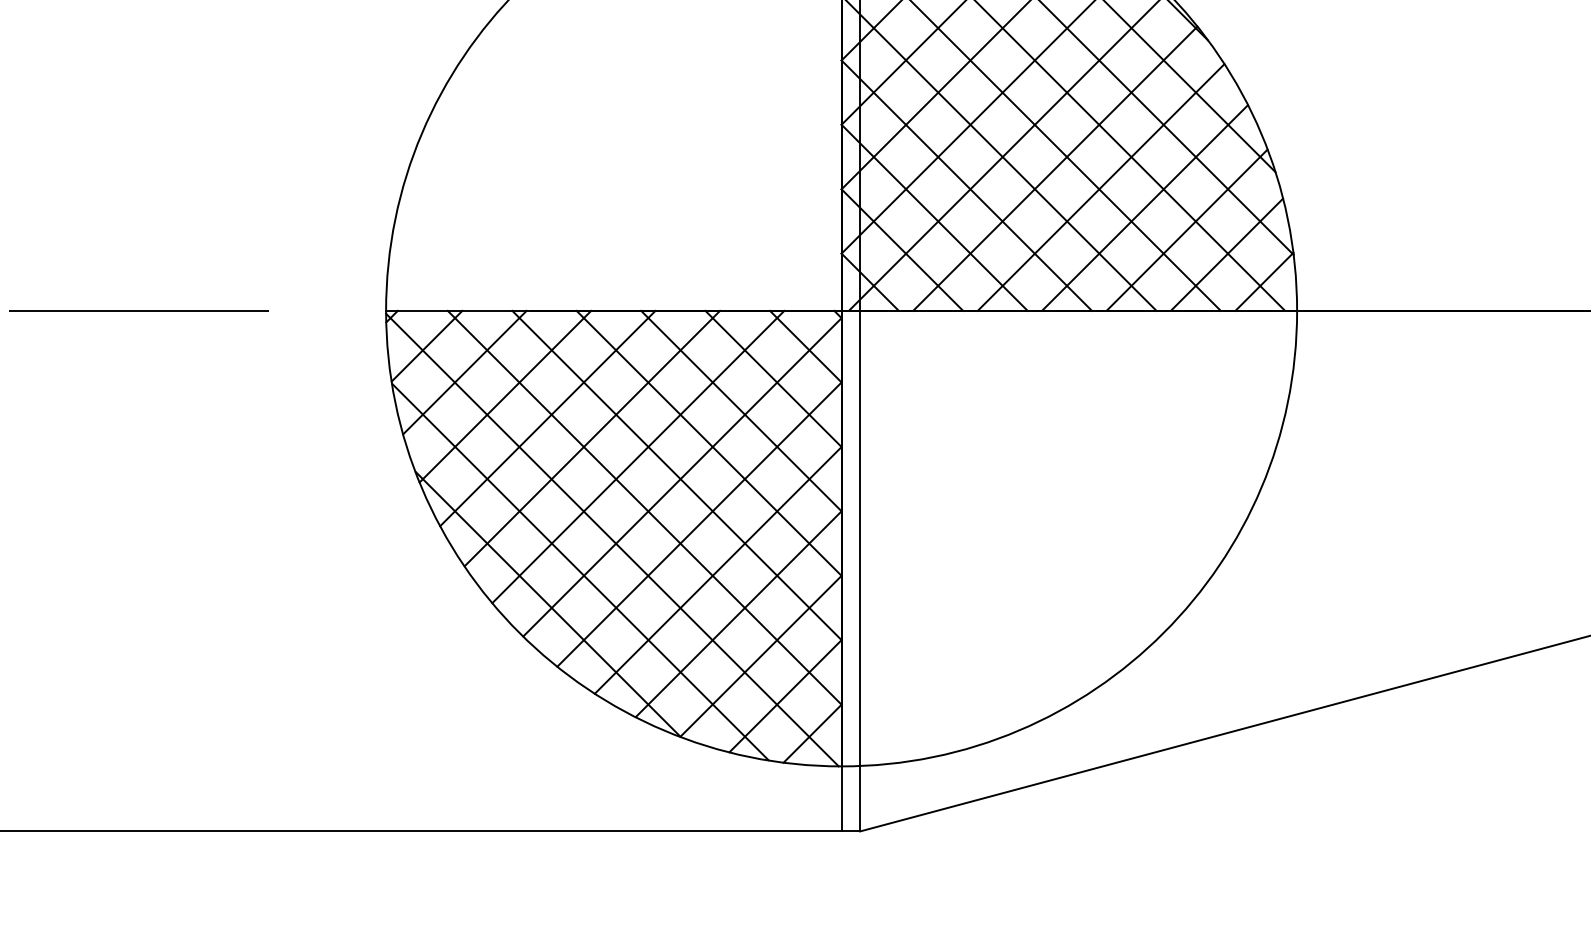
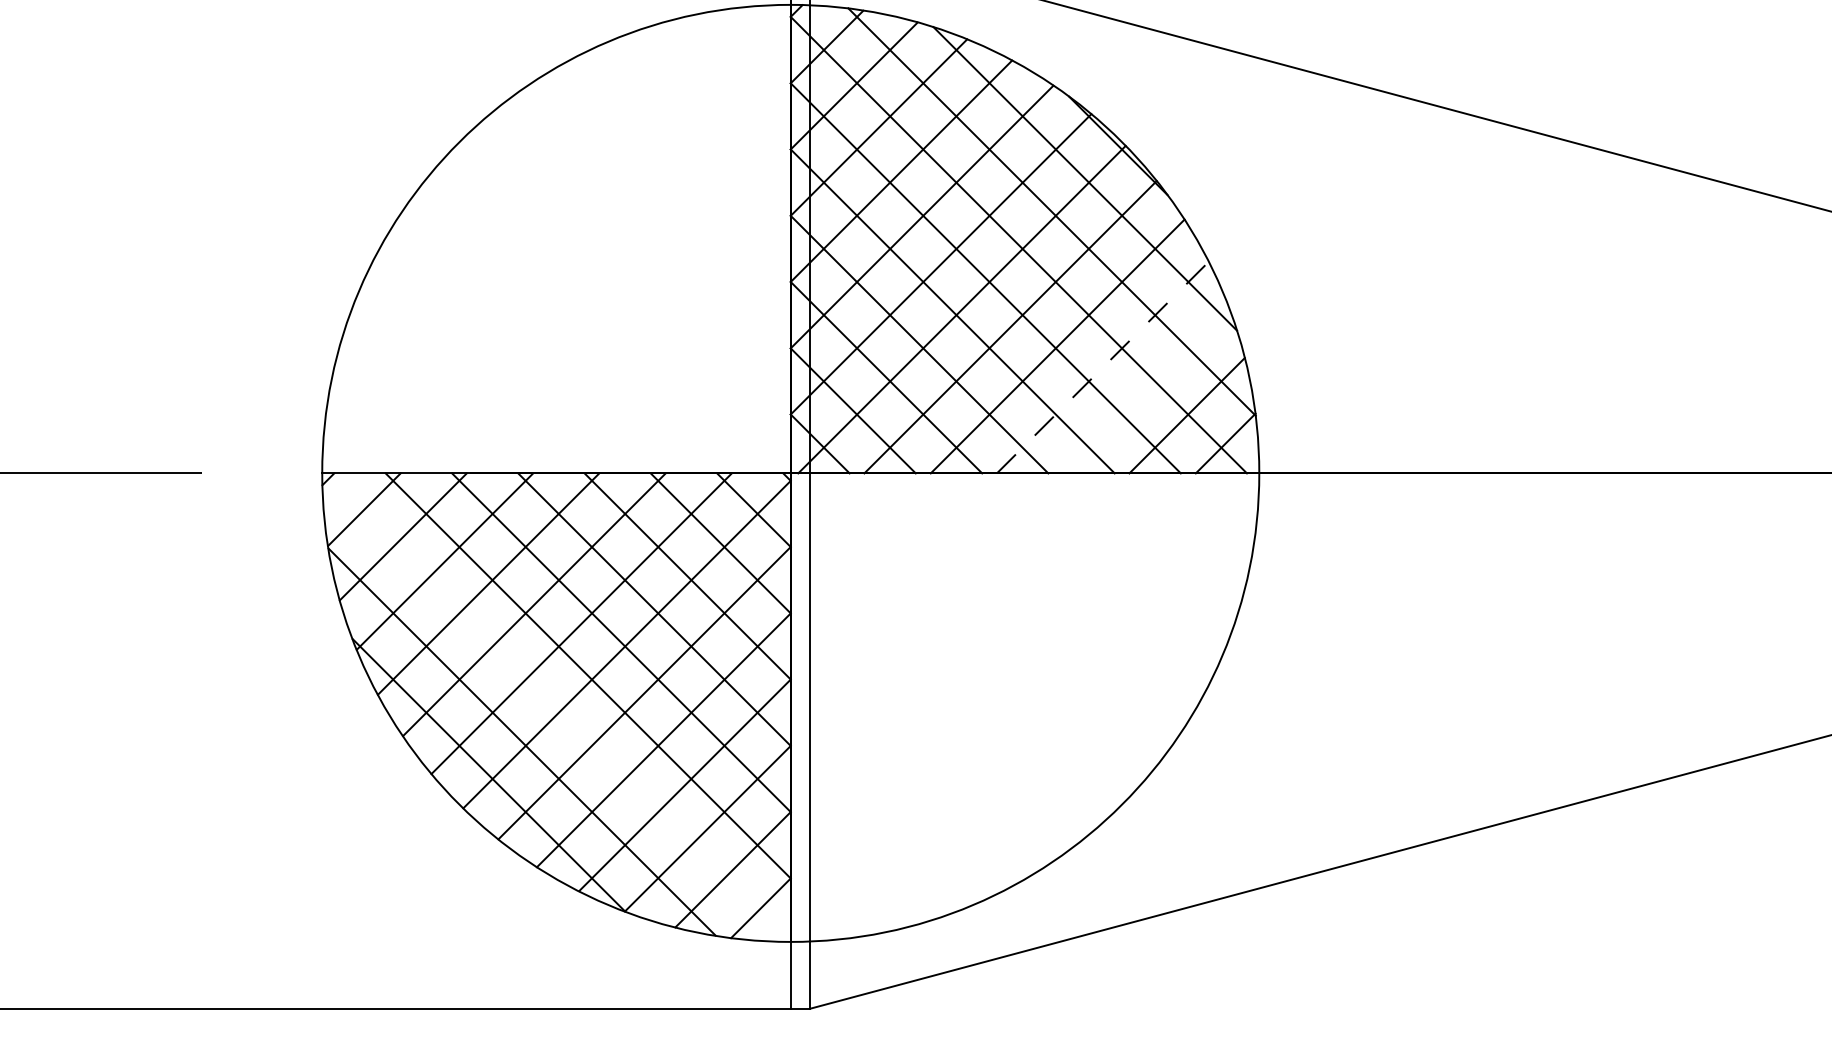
line: (1144, 207) -> (1102, 367), solid -> dashed
line: (1186, 230) -> (1145, 390), removed
line: (611, 539) -> (554, 708), removed

